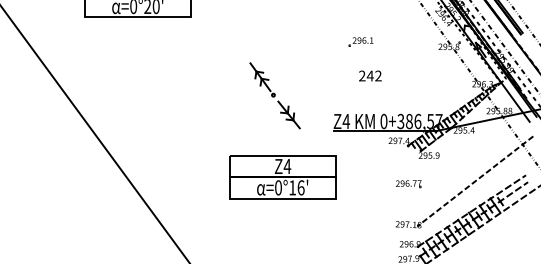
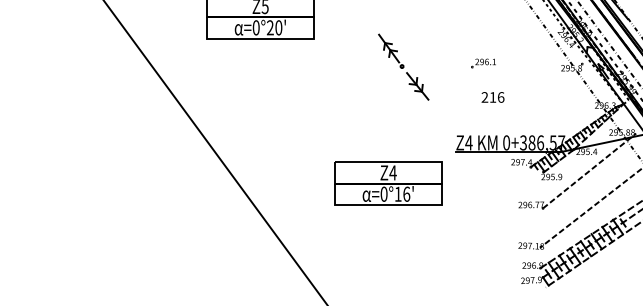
text: (373, 76) -> (496, 97), 242 -> 216
part: (274, 95) -> (403, 66), moved
line: (466, 149) -> (589, 170), added
part: (282, 177) -> (388, 183), moved

